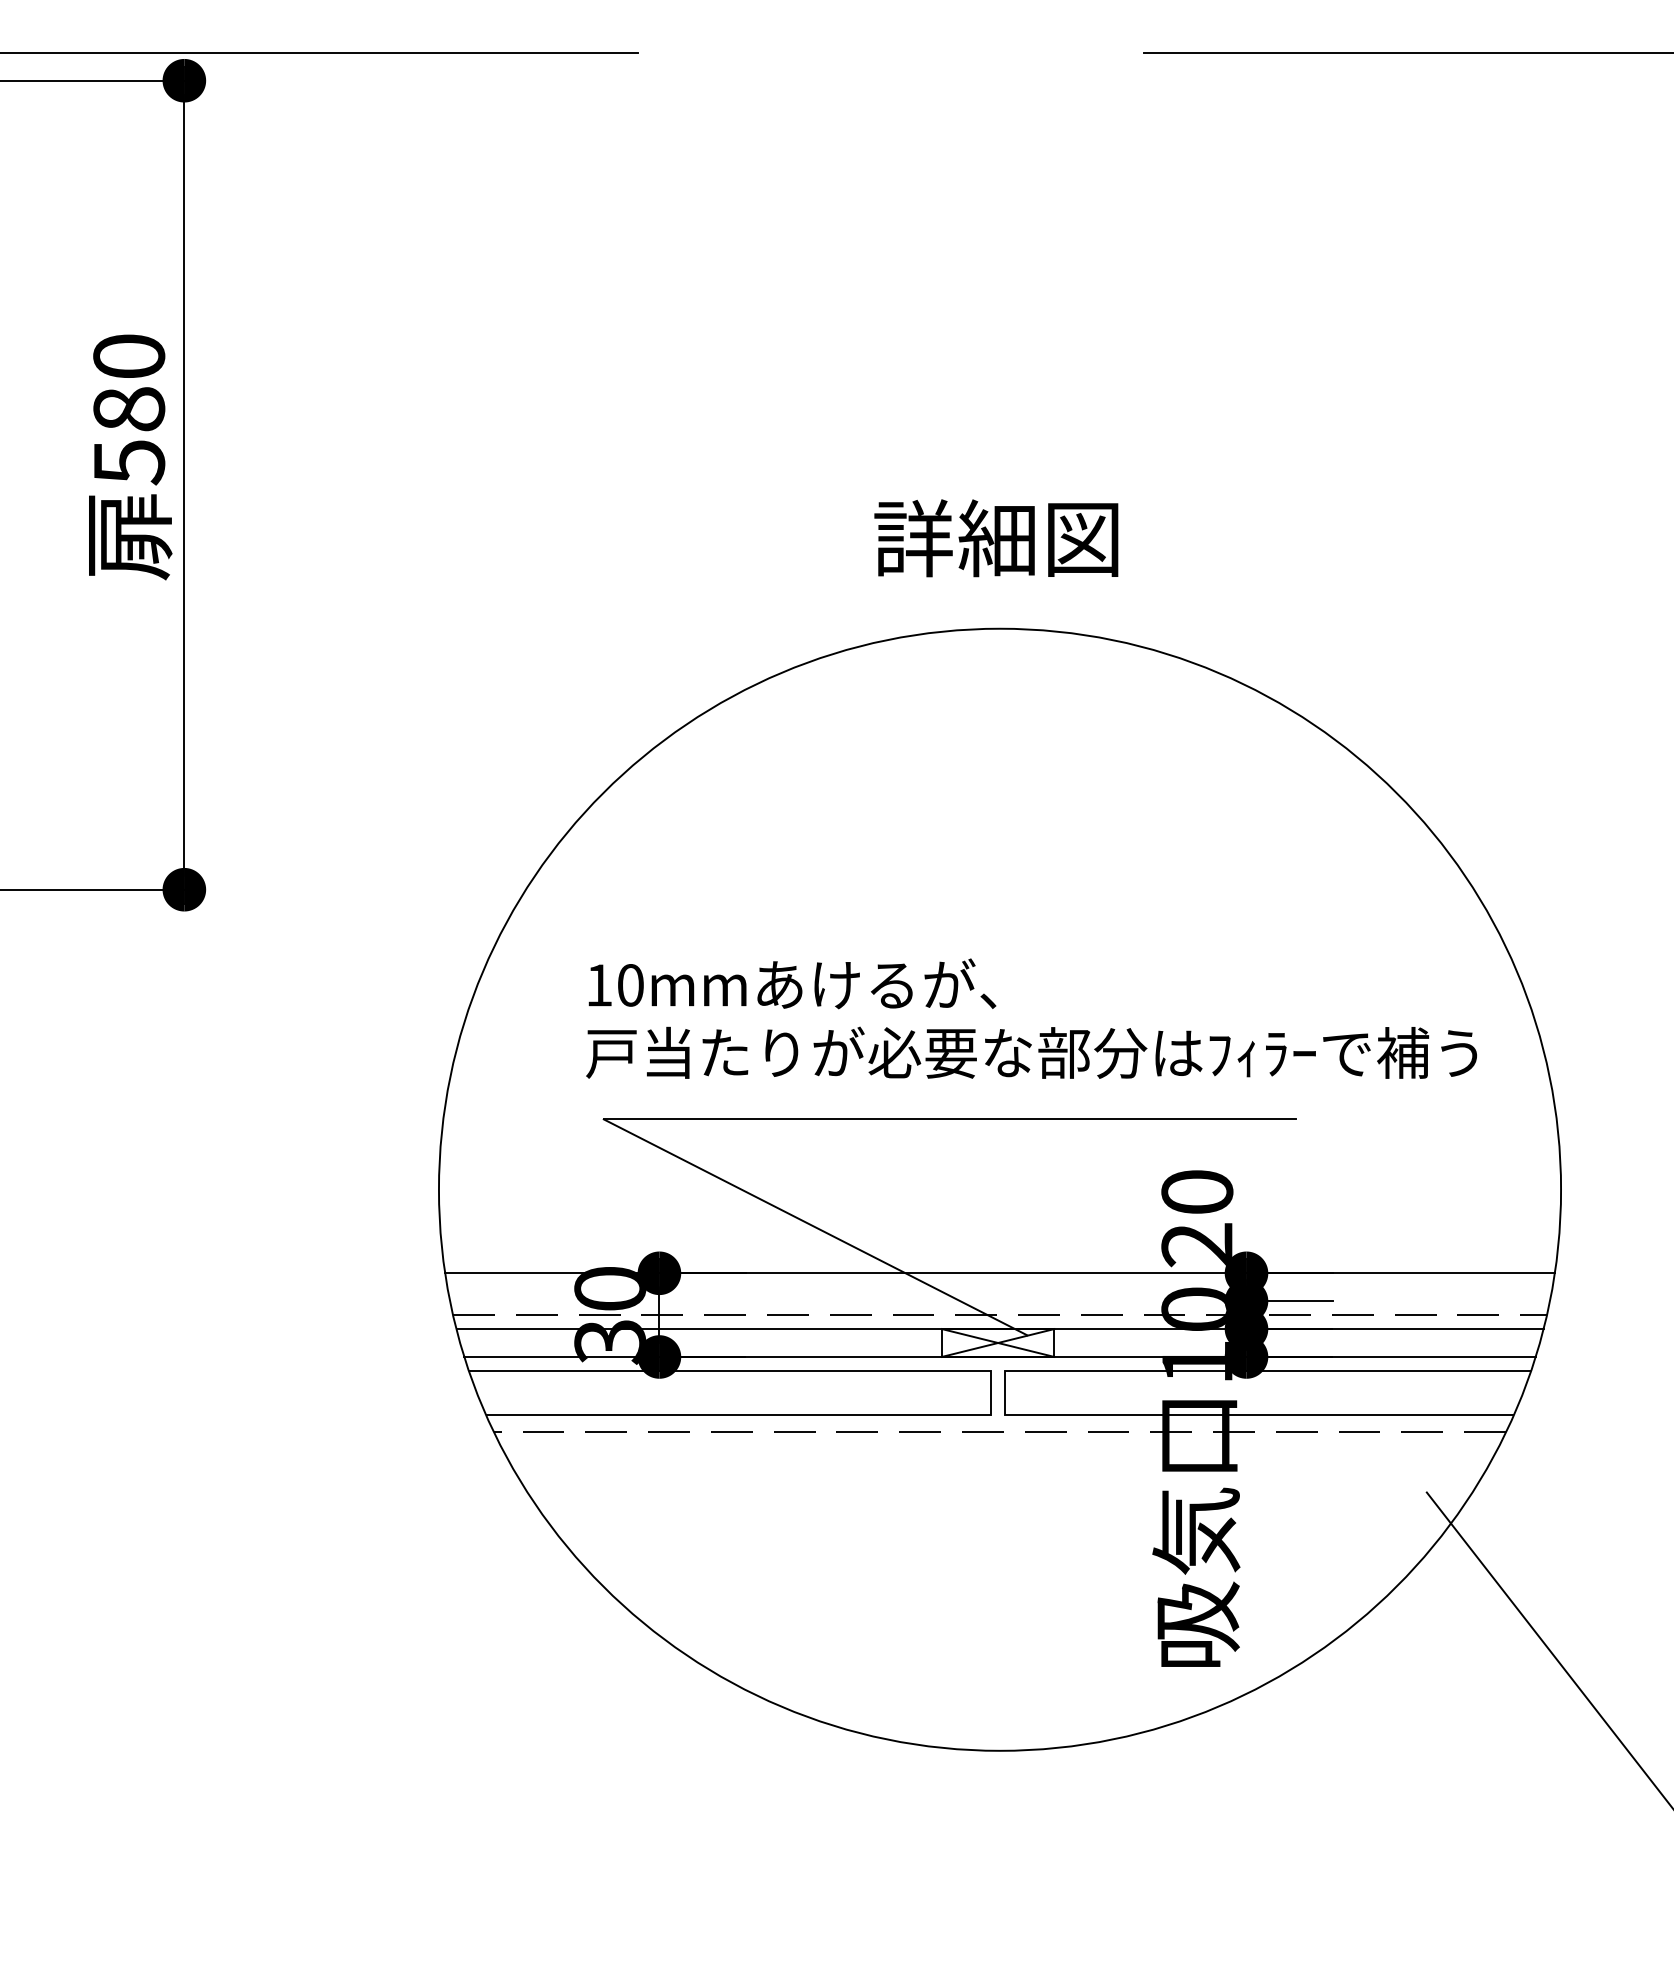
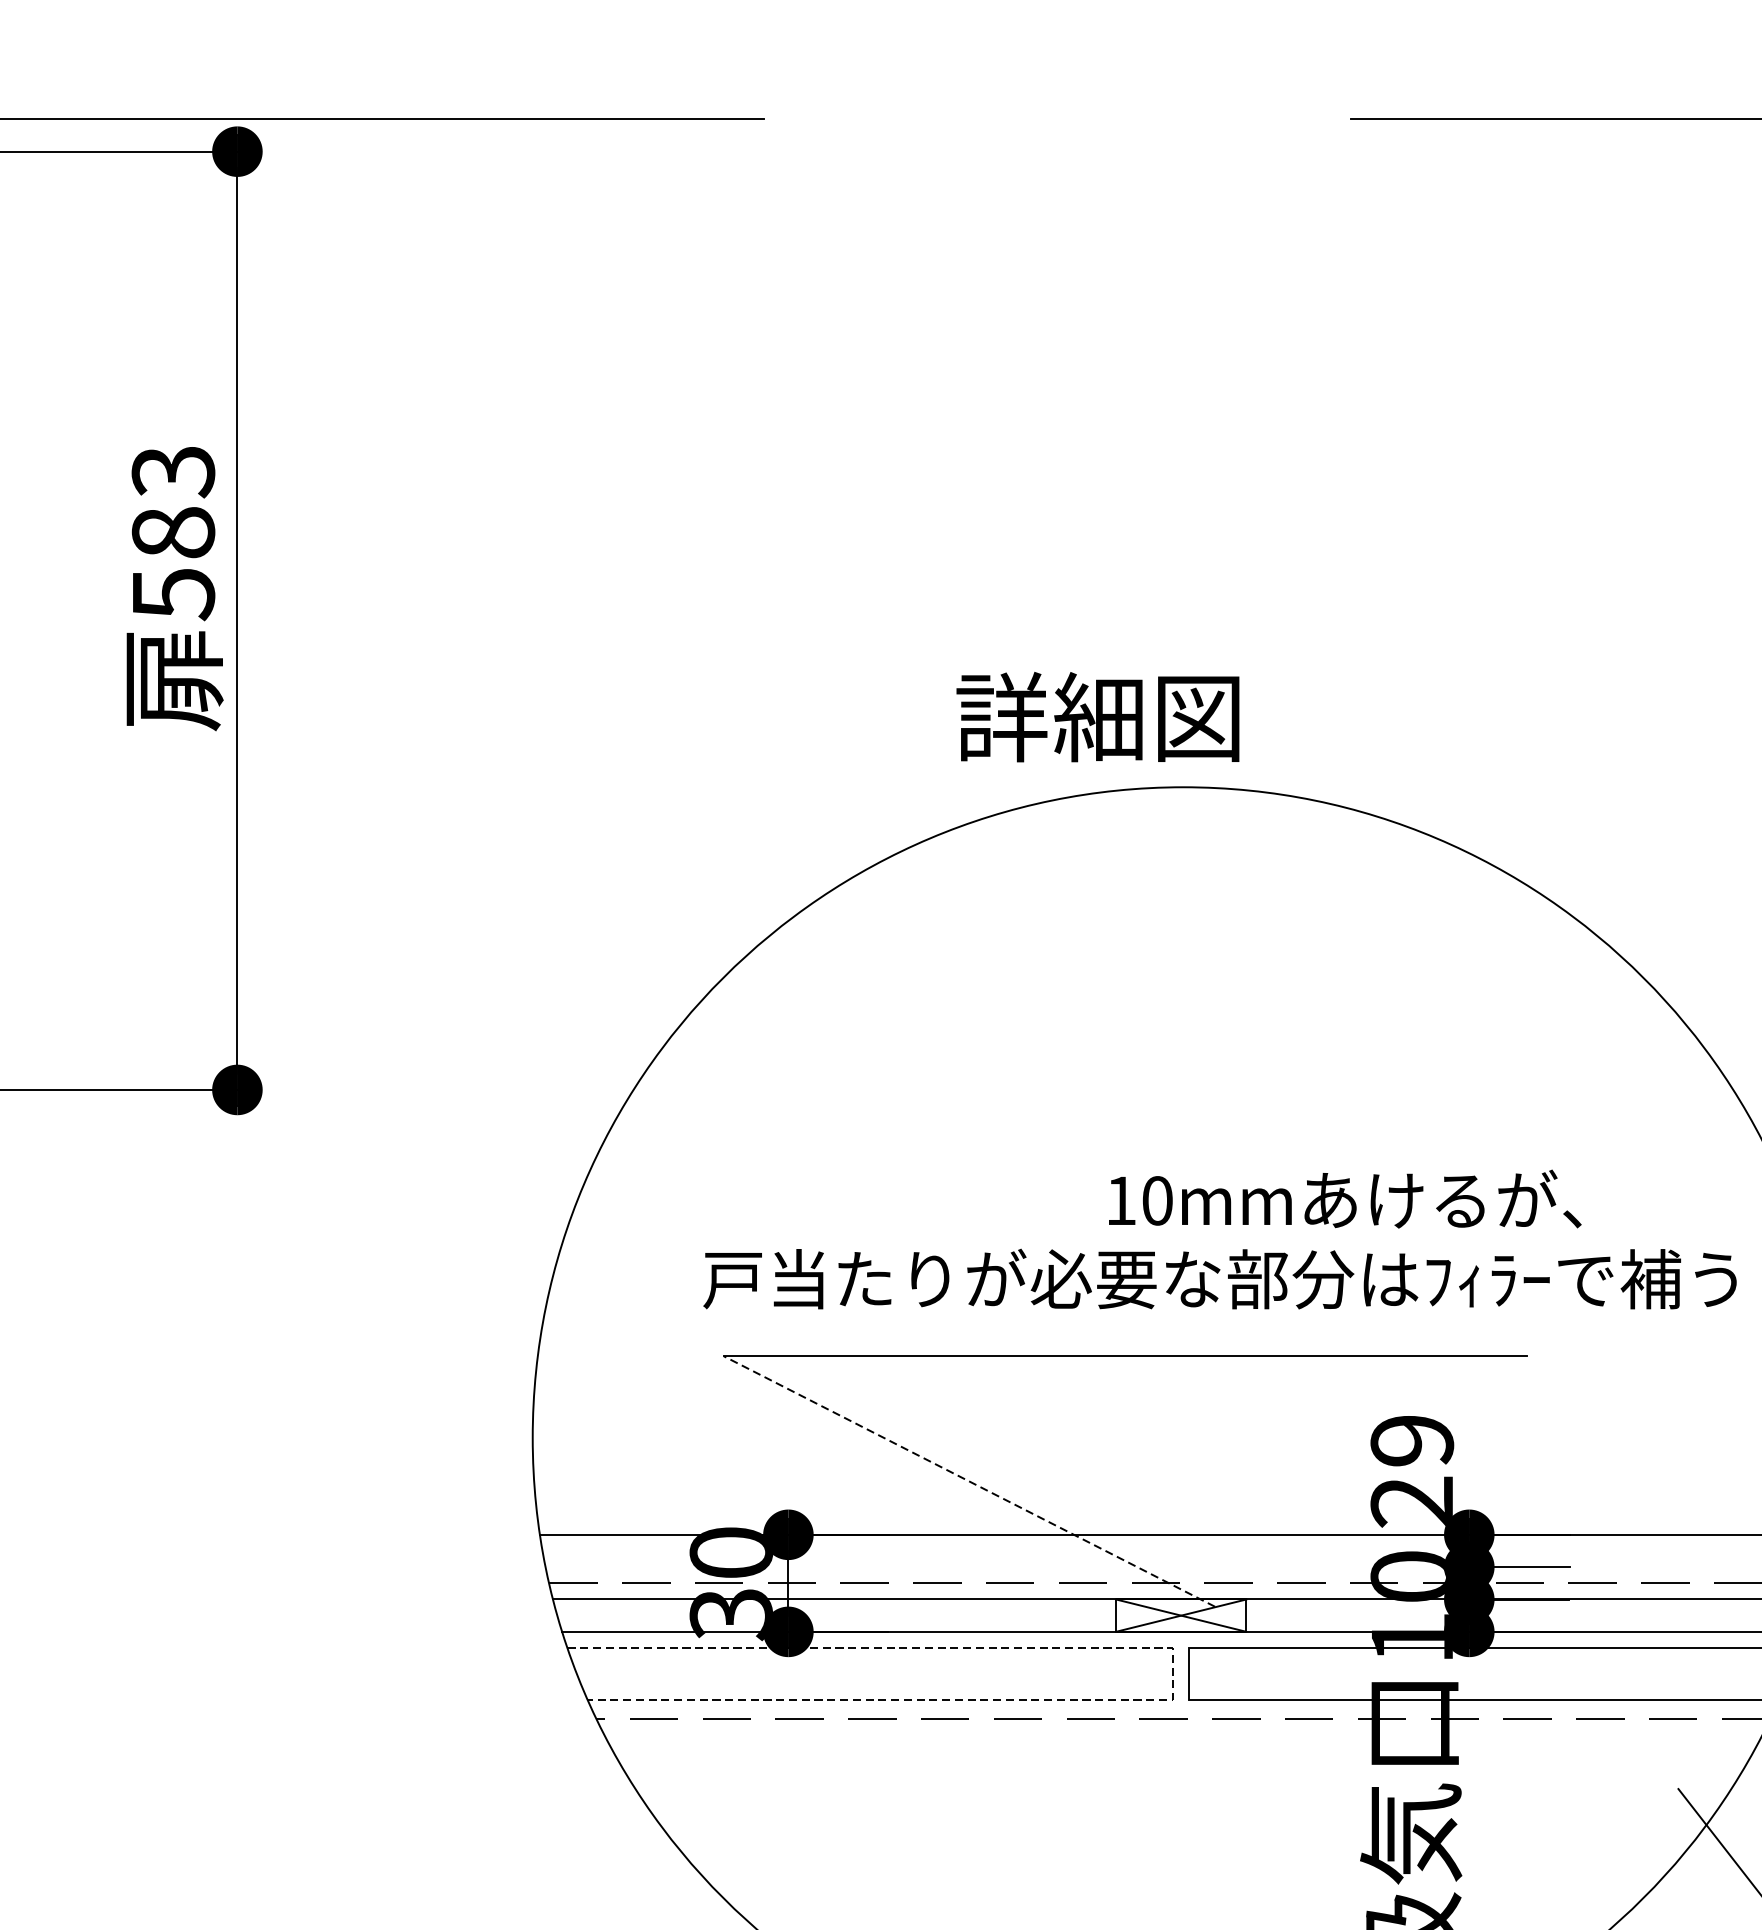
text: (129, 356) -> (173, 471), 580 -> 583
text: (996, 538) -> (1098, 717), moved
text: (792, 983) -> (1345, 1198), moved
text: (1197, 1192) -> (1412, 1441), 20 -> 29
line: (815, 1227) -> (969, 1481), solid -> dashed
line: (991, 1384) -> (1173, 1663), solid -> dashed

